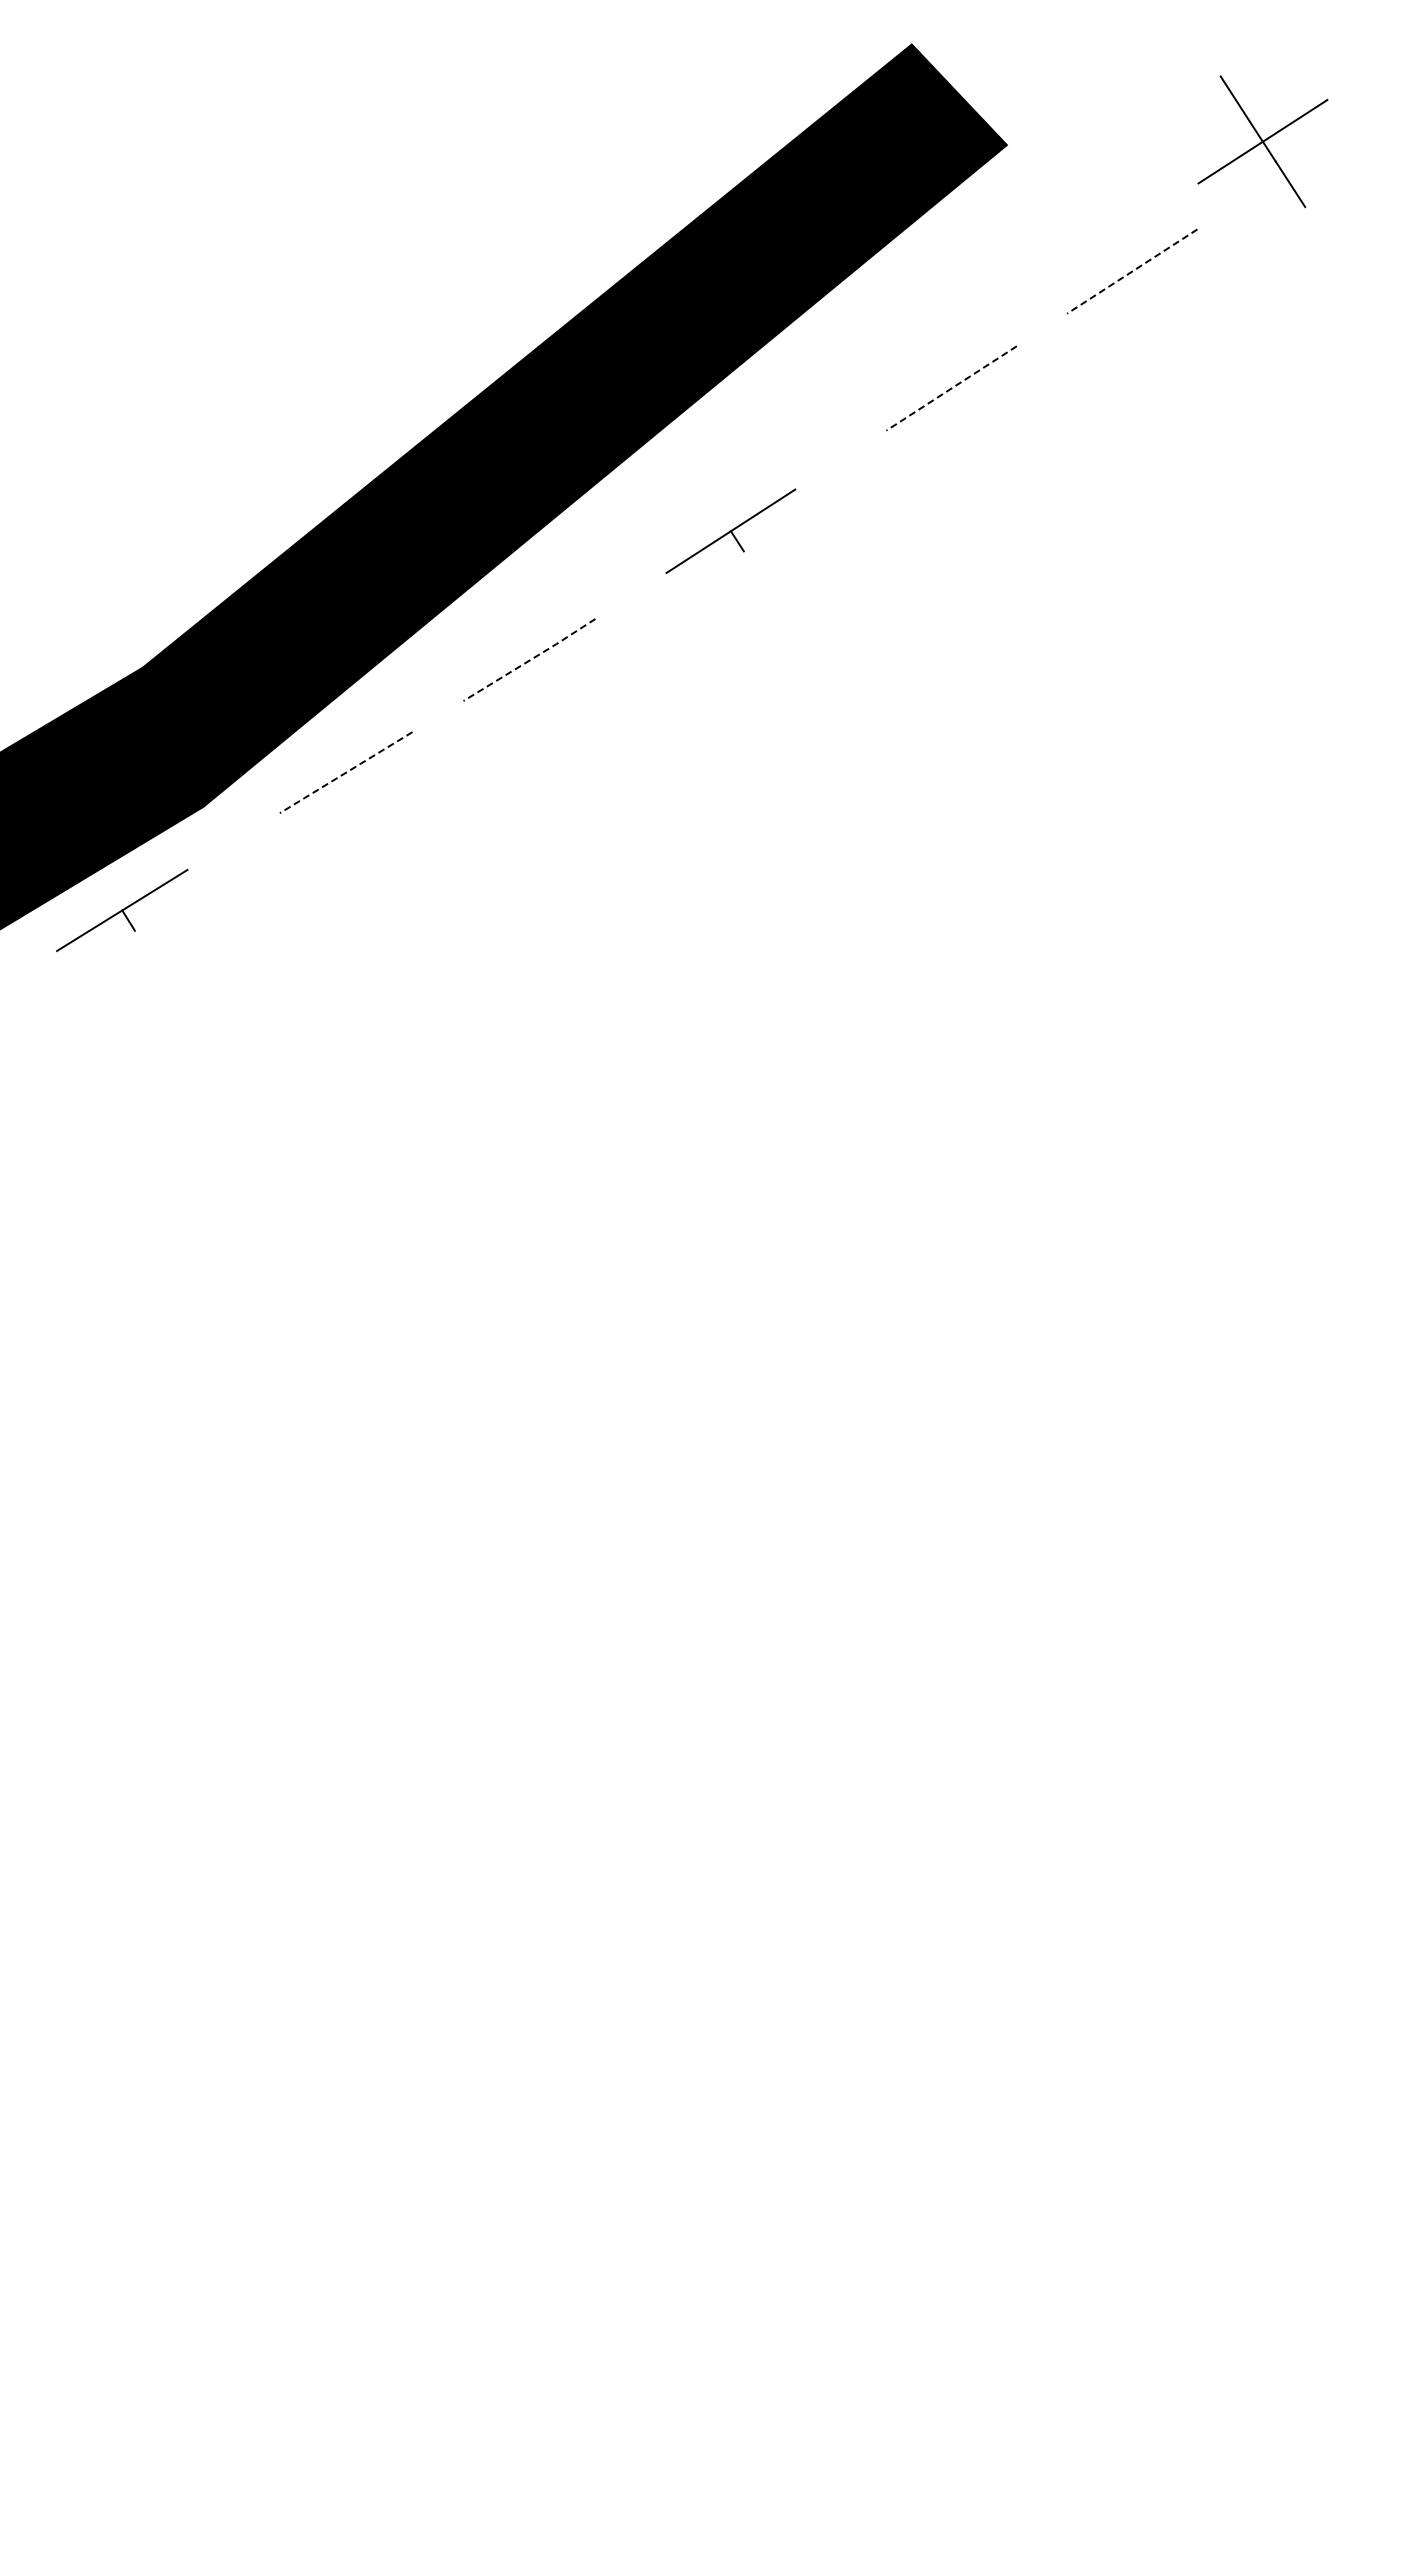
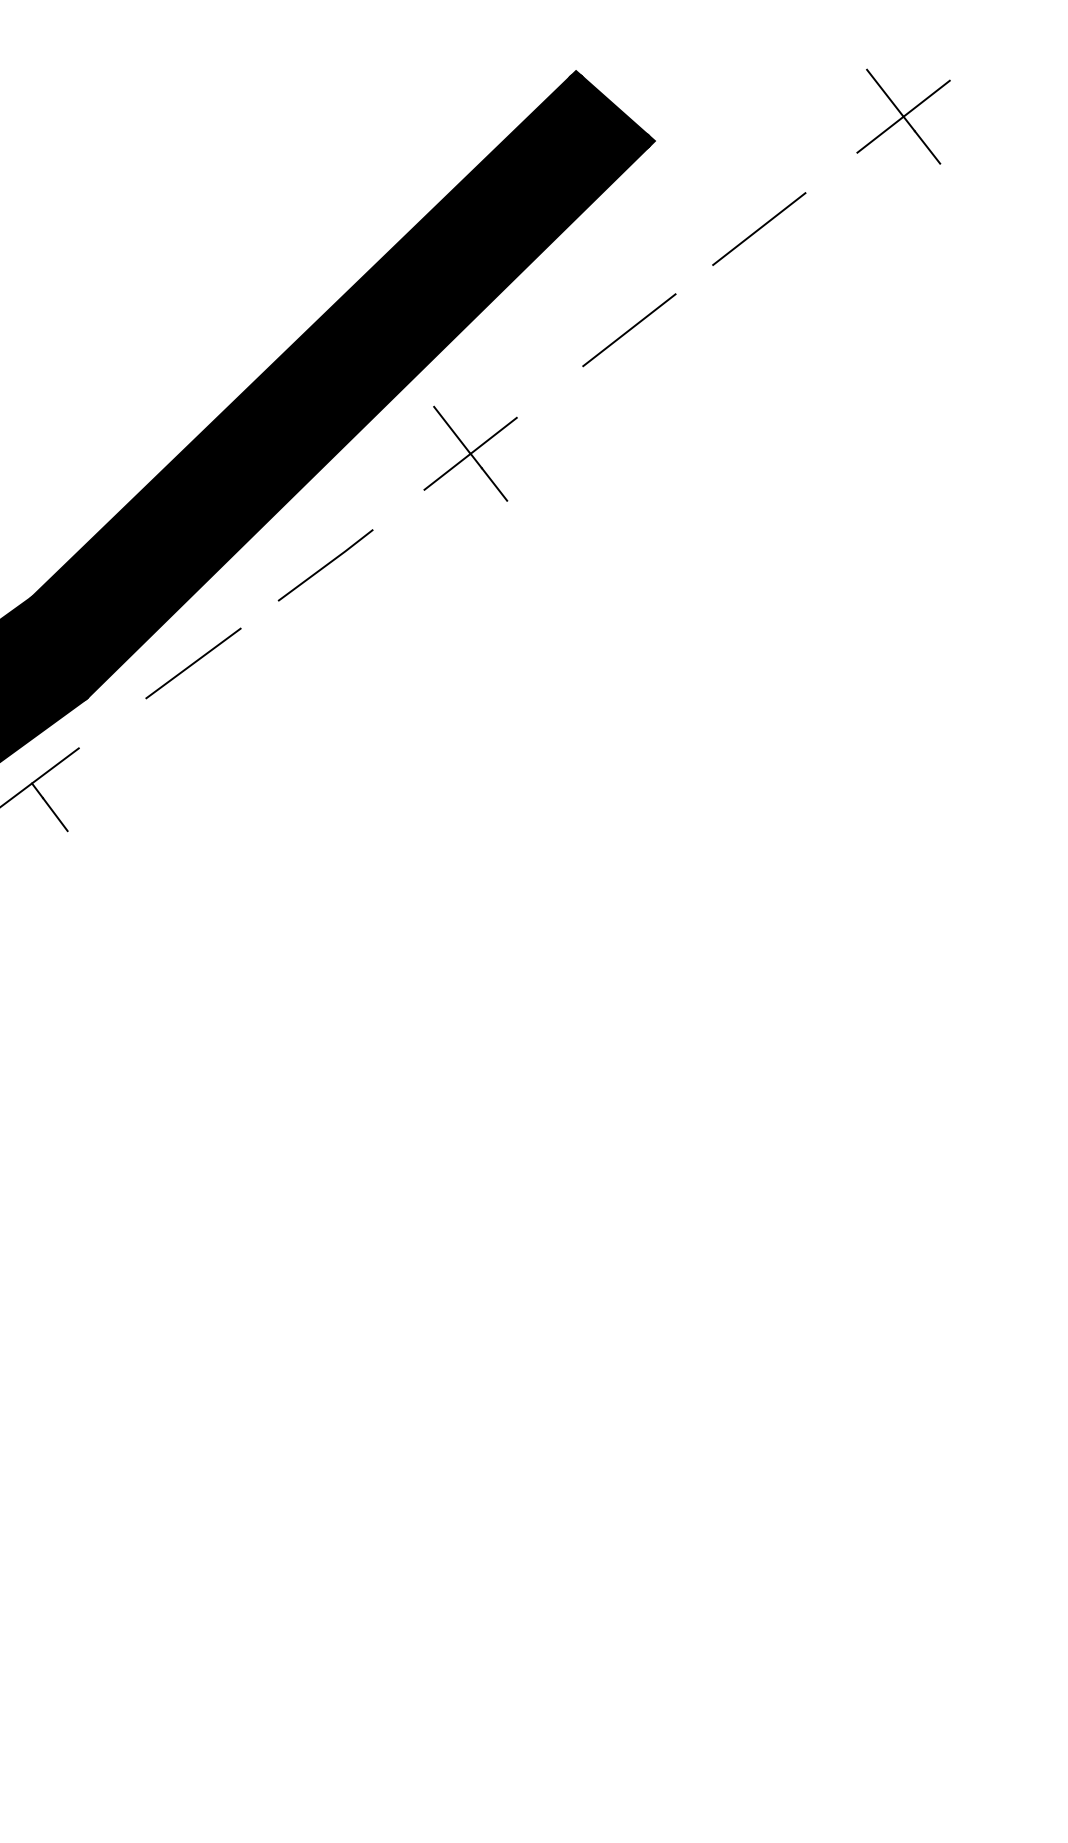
part: (1262, 141) -> (903, 116), moved
line: (1132, 271) -> (759, 229), dashed -> solid
line: (951, 388) -> (629, 330), dashed -> solid
line: (709, 498) -> (452, 430), added
line: (758, 573) -> (494, 484), added
line: (530, 660) -> (326, 565), dashed -> solid
line: (346, 772) -> (193, 663), dashed -> solid
line: (148, 953) -> (54, 814), added

